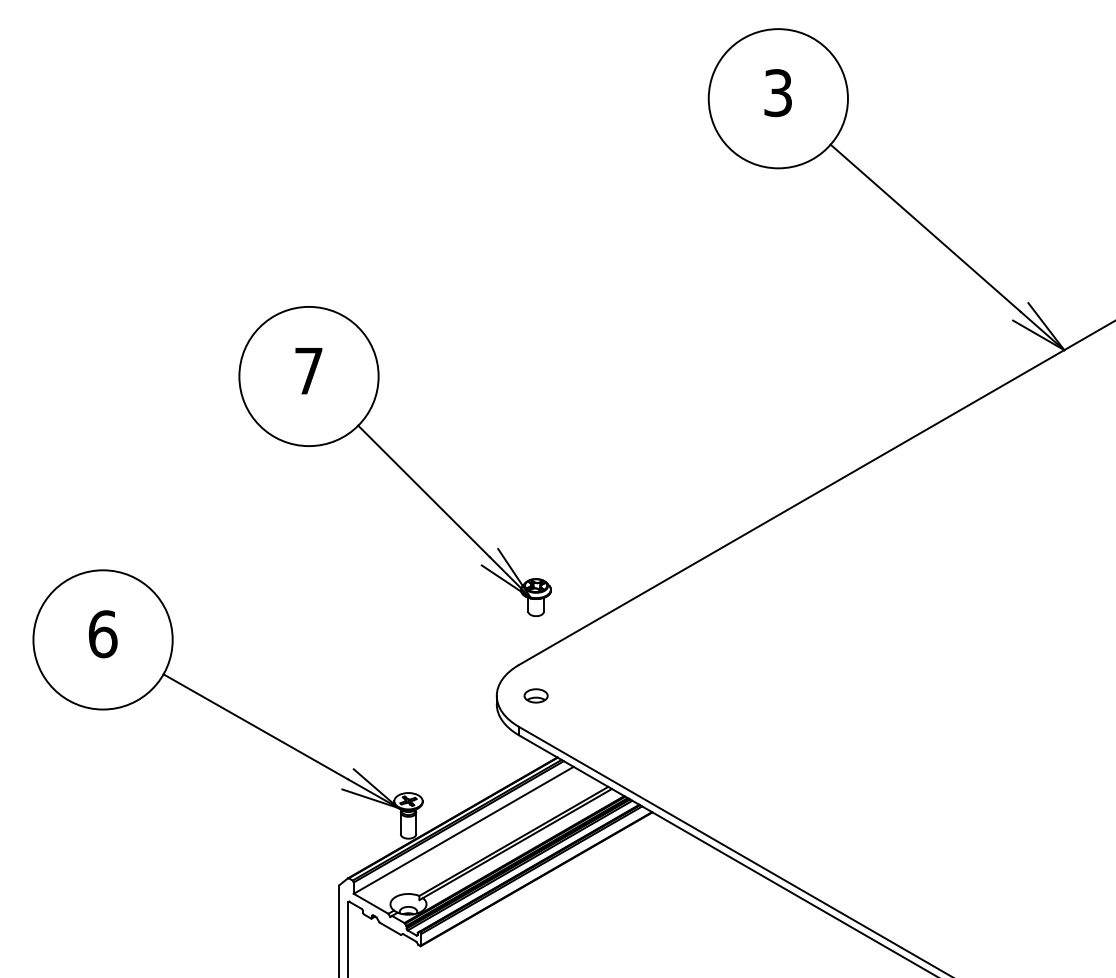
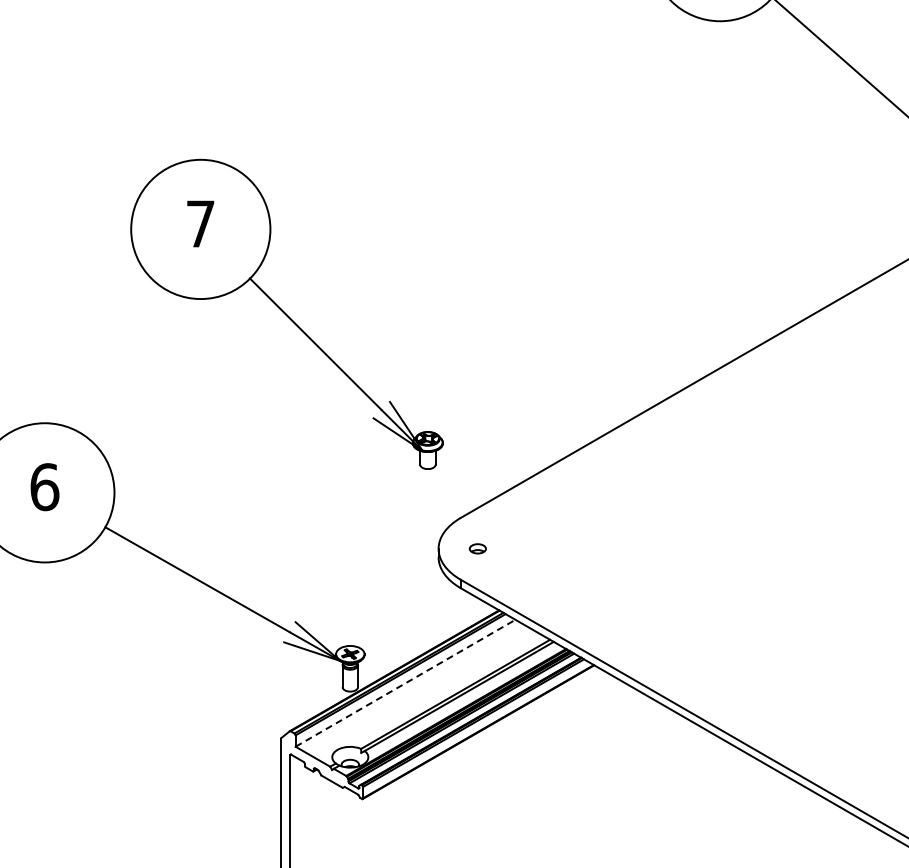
part: (394, 461) -> (286, 314), moved
part: (535, 695) -> (477, 548), size x0.7
line: (463, 830) -> (405, 683), solid -> dashed

